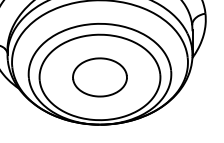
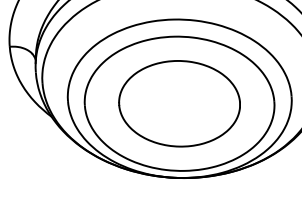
part: (99, 77) -> (178, 103), size x1.43

